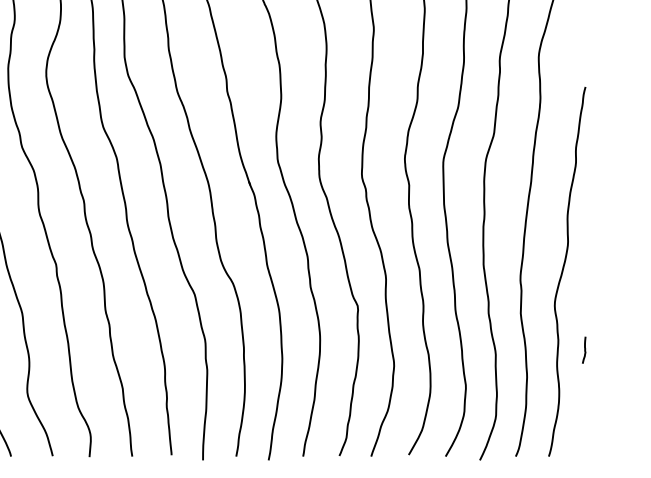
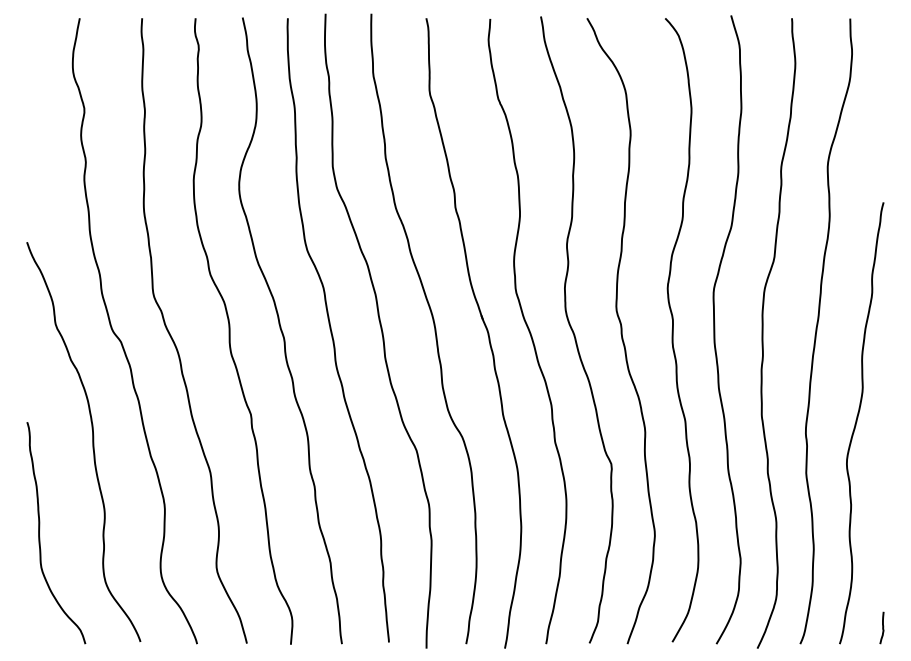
curve: (584, 349) -> (882, 627), moved

